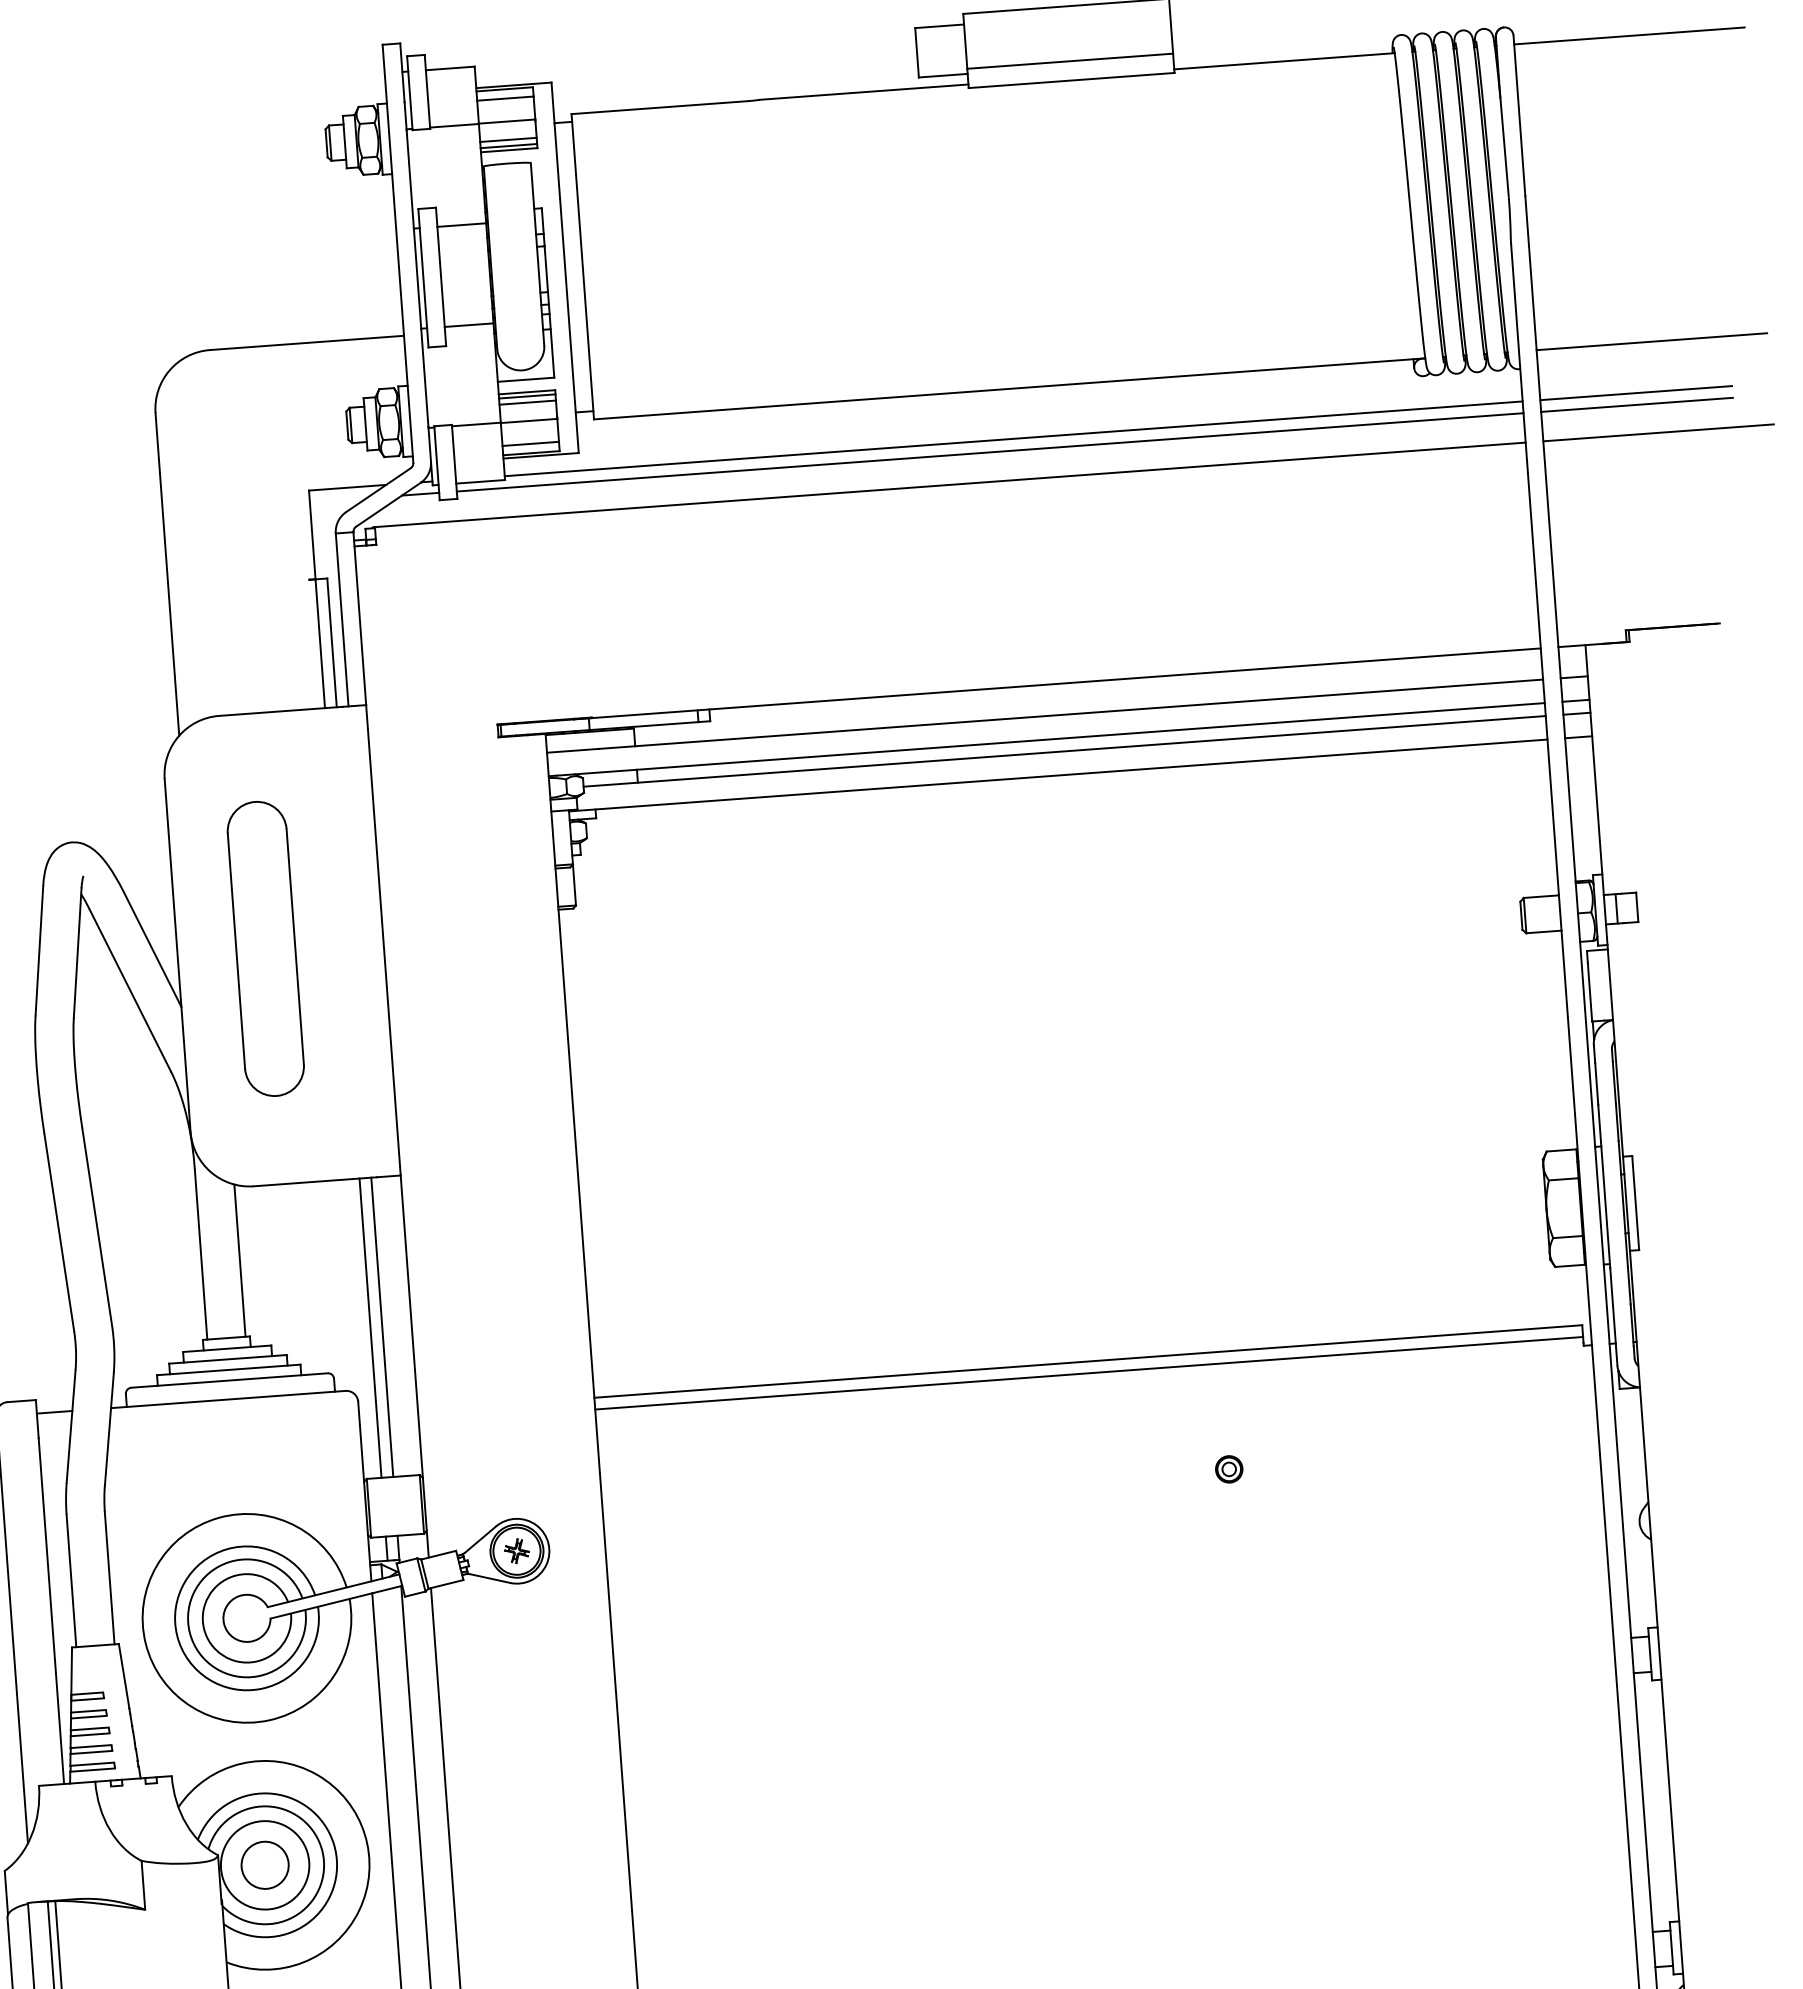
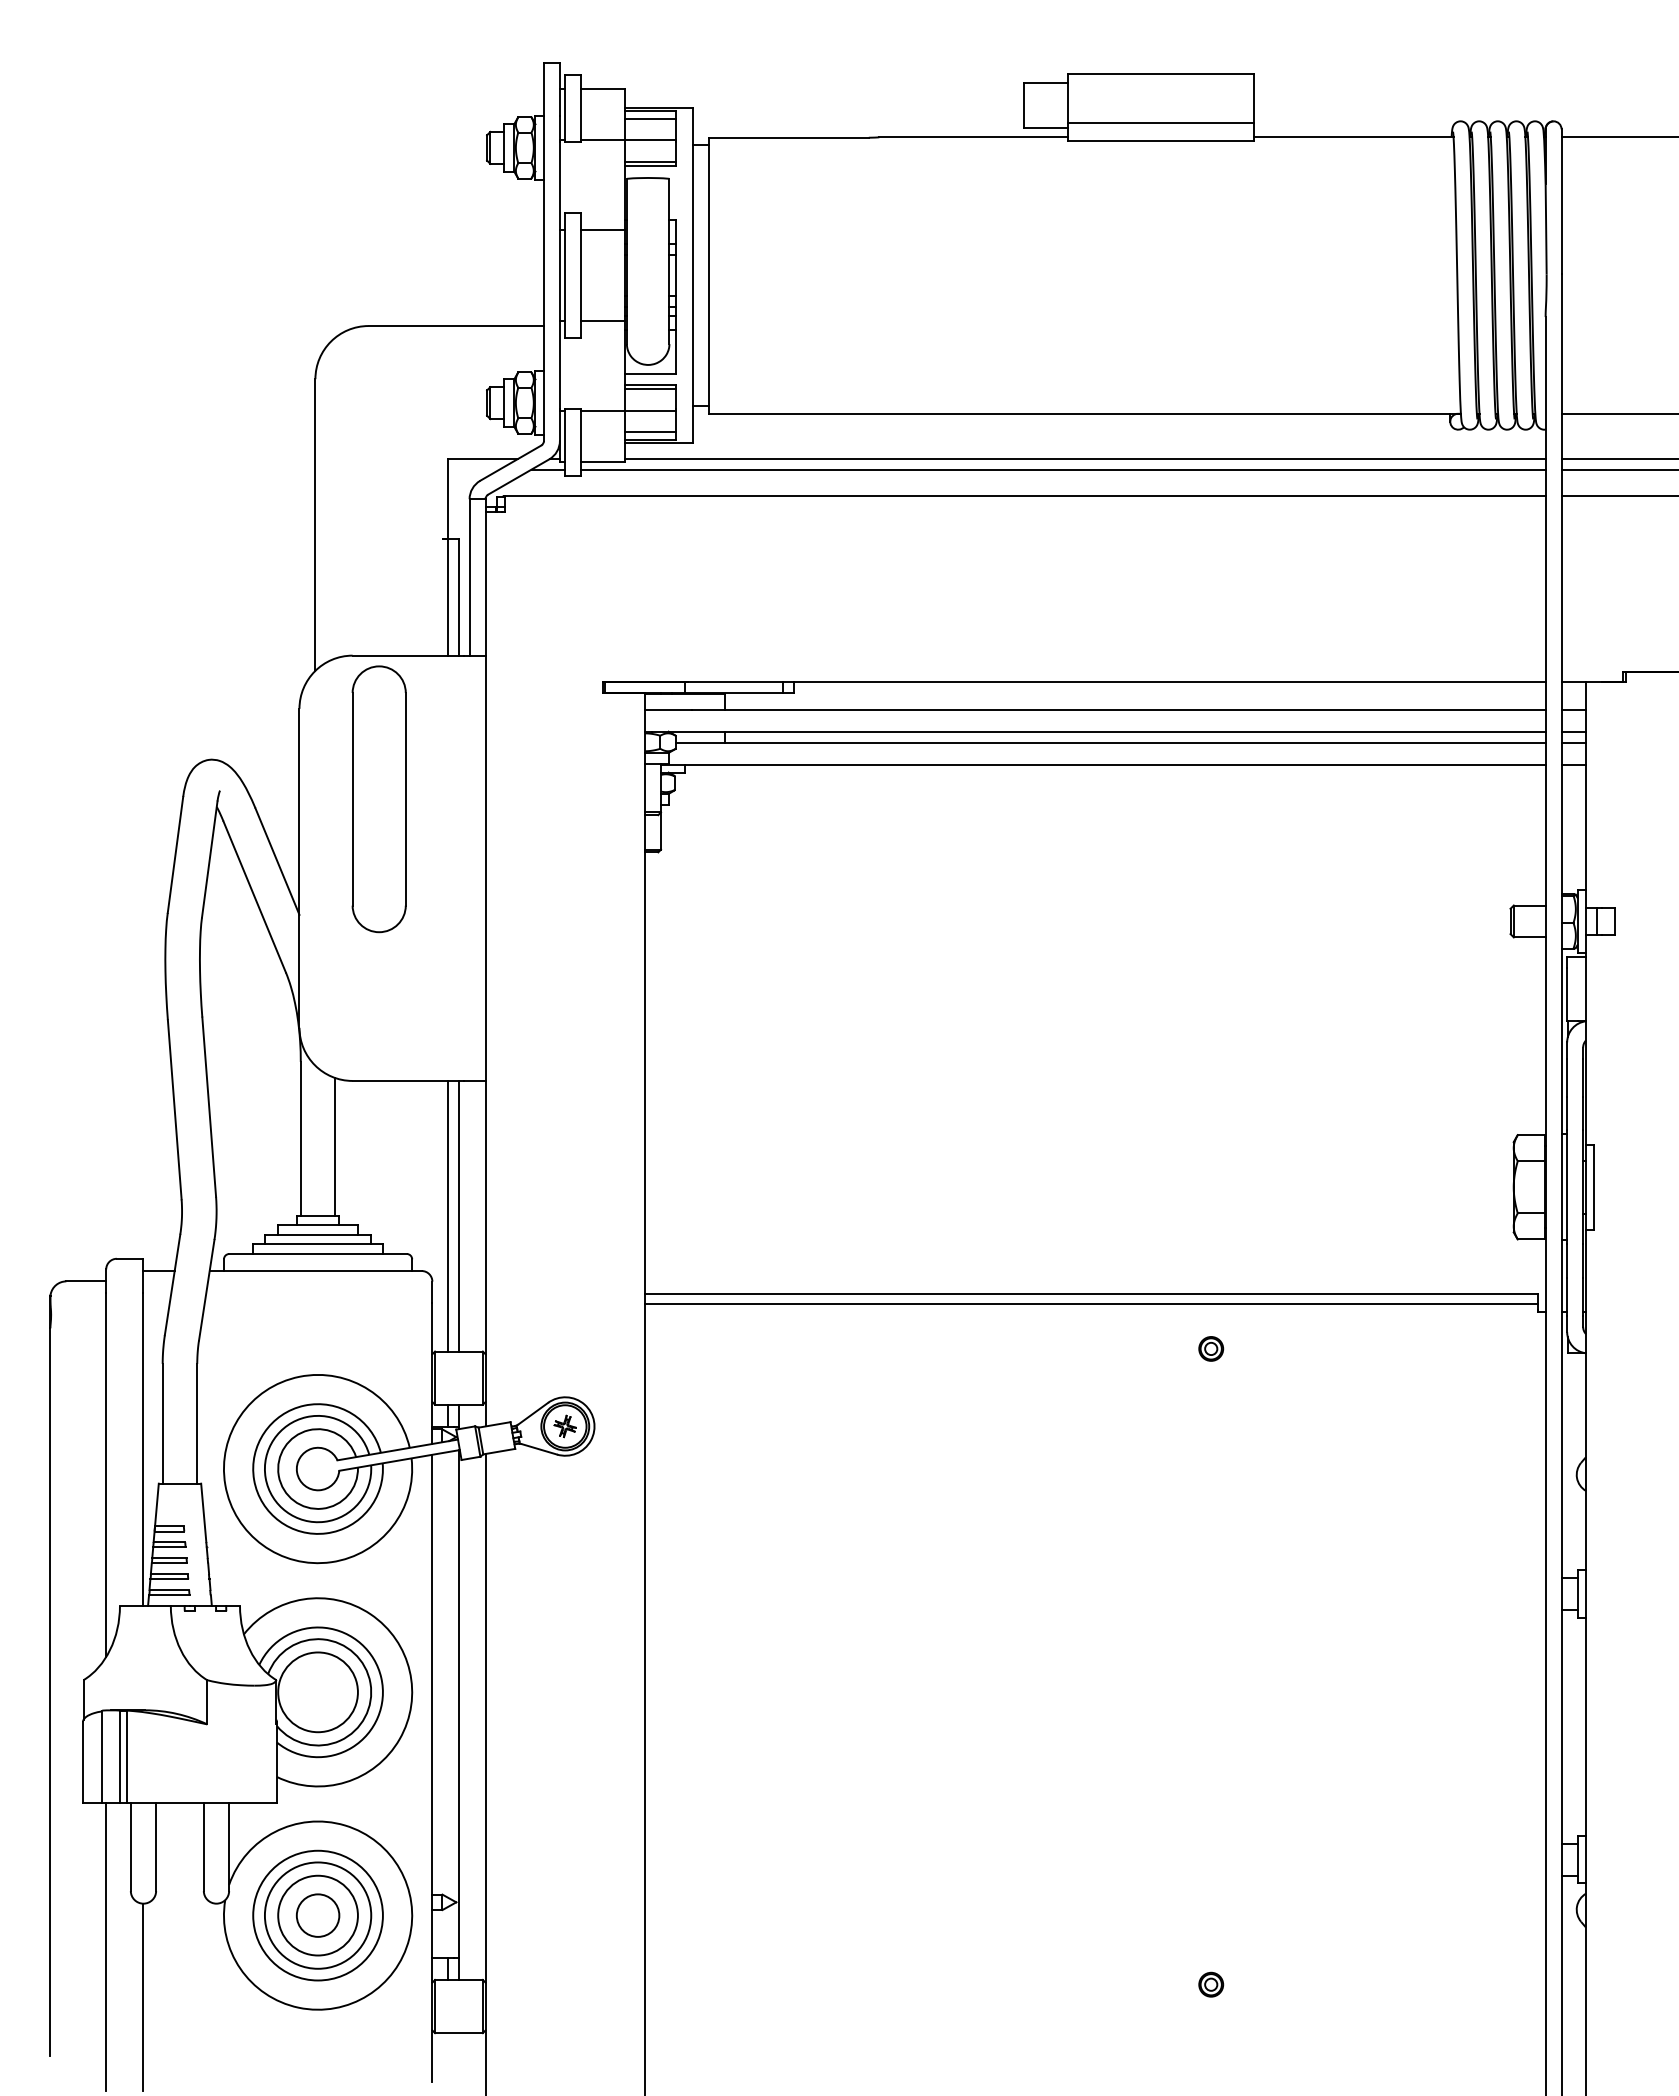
line: (508, 139) -> (650, 156), removed
line: (527, 402) -> (650, 394), removed
part: (265, 949) -> (378, 799), moved
part: (1229, 1468) -> (1211, 1348), moved
circle: (264, 1865) -> (317, 1692), removed

